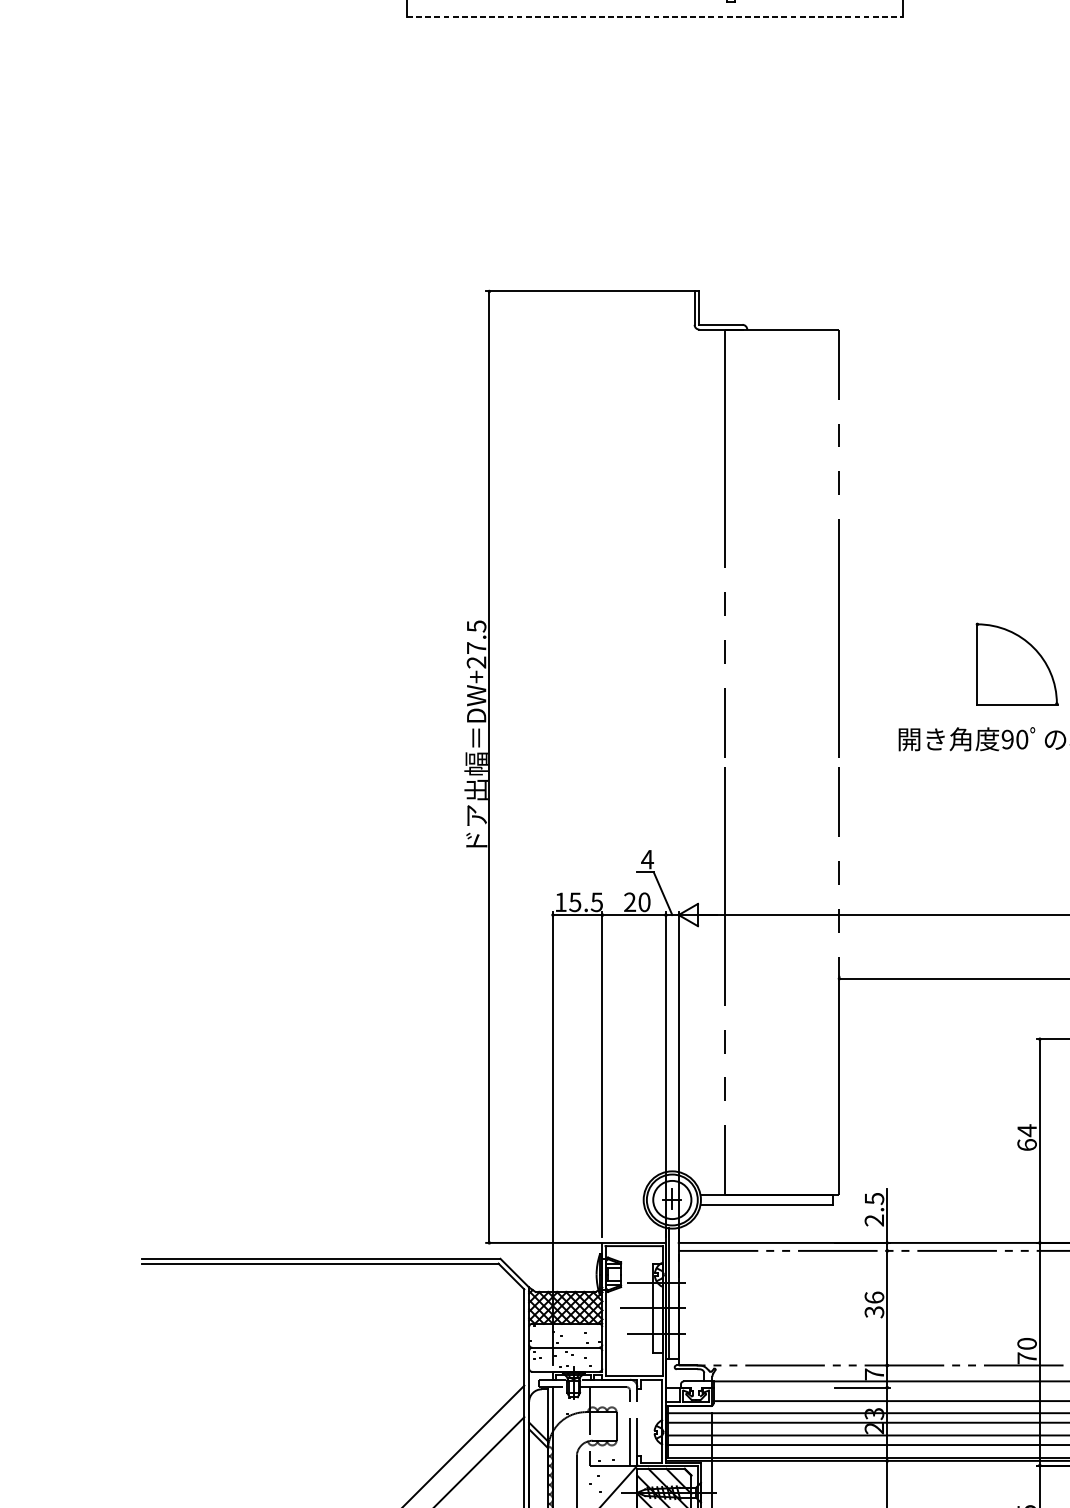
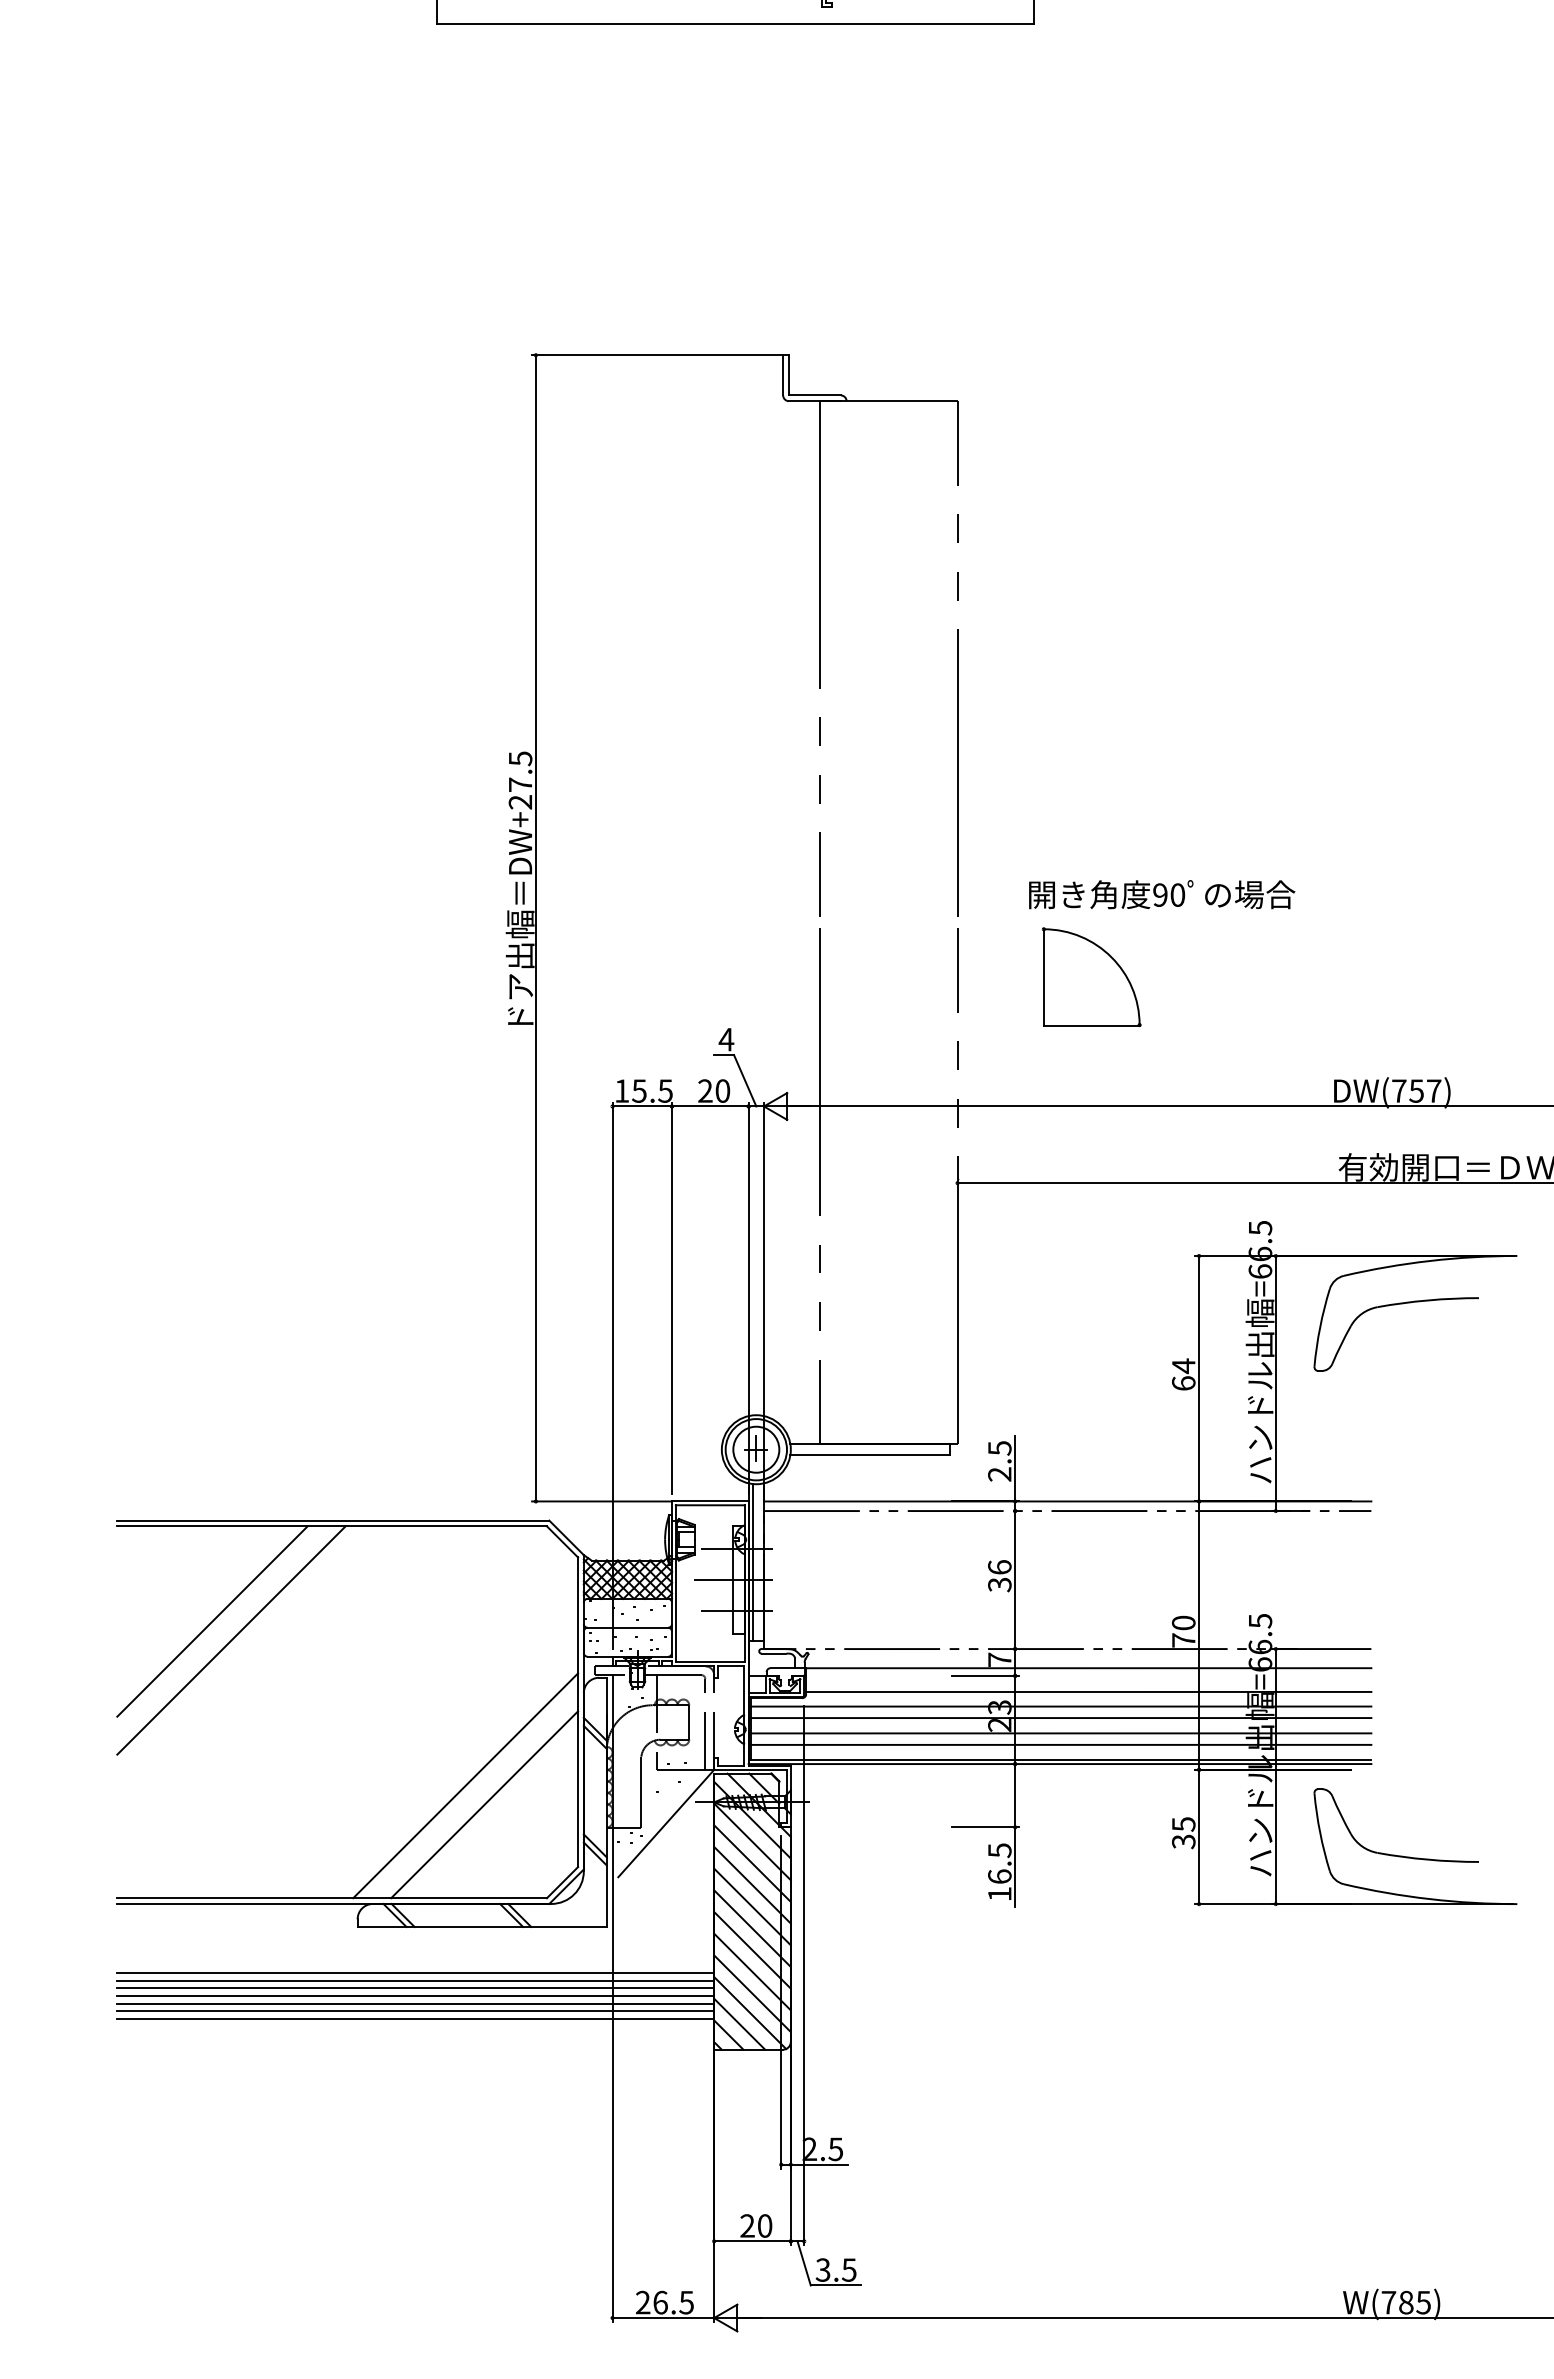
line: (655, 16) -> (735, 24), dashed -> solid
part: (1016, 663) -> (1091, 976), moved
line: (220, 1342) -> (212, 1621), added
line: (236, 1358) -> (231, 1640), added

